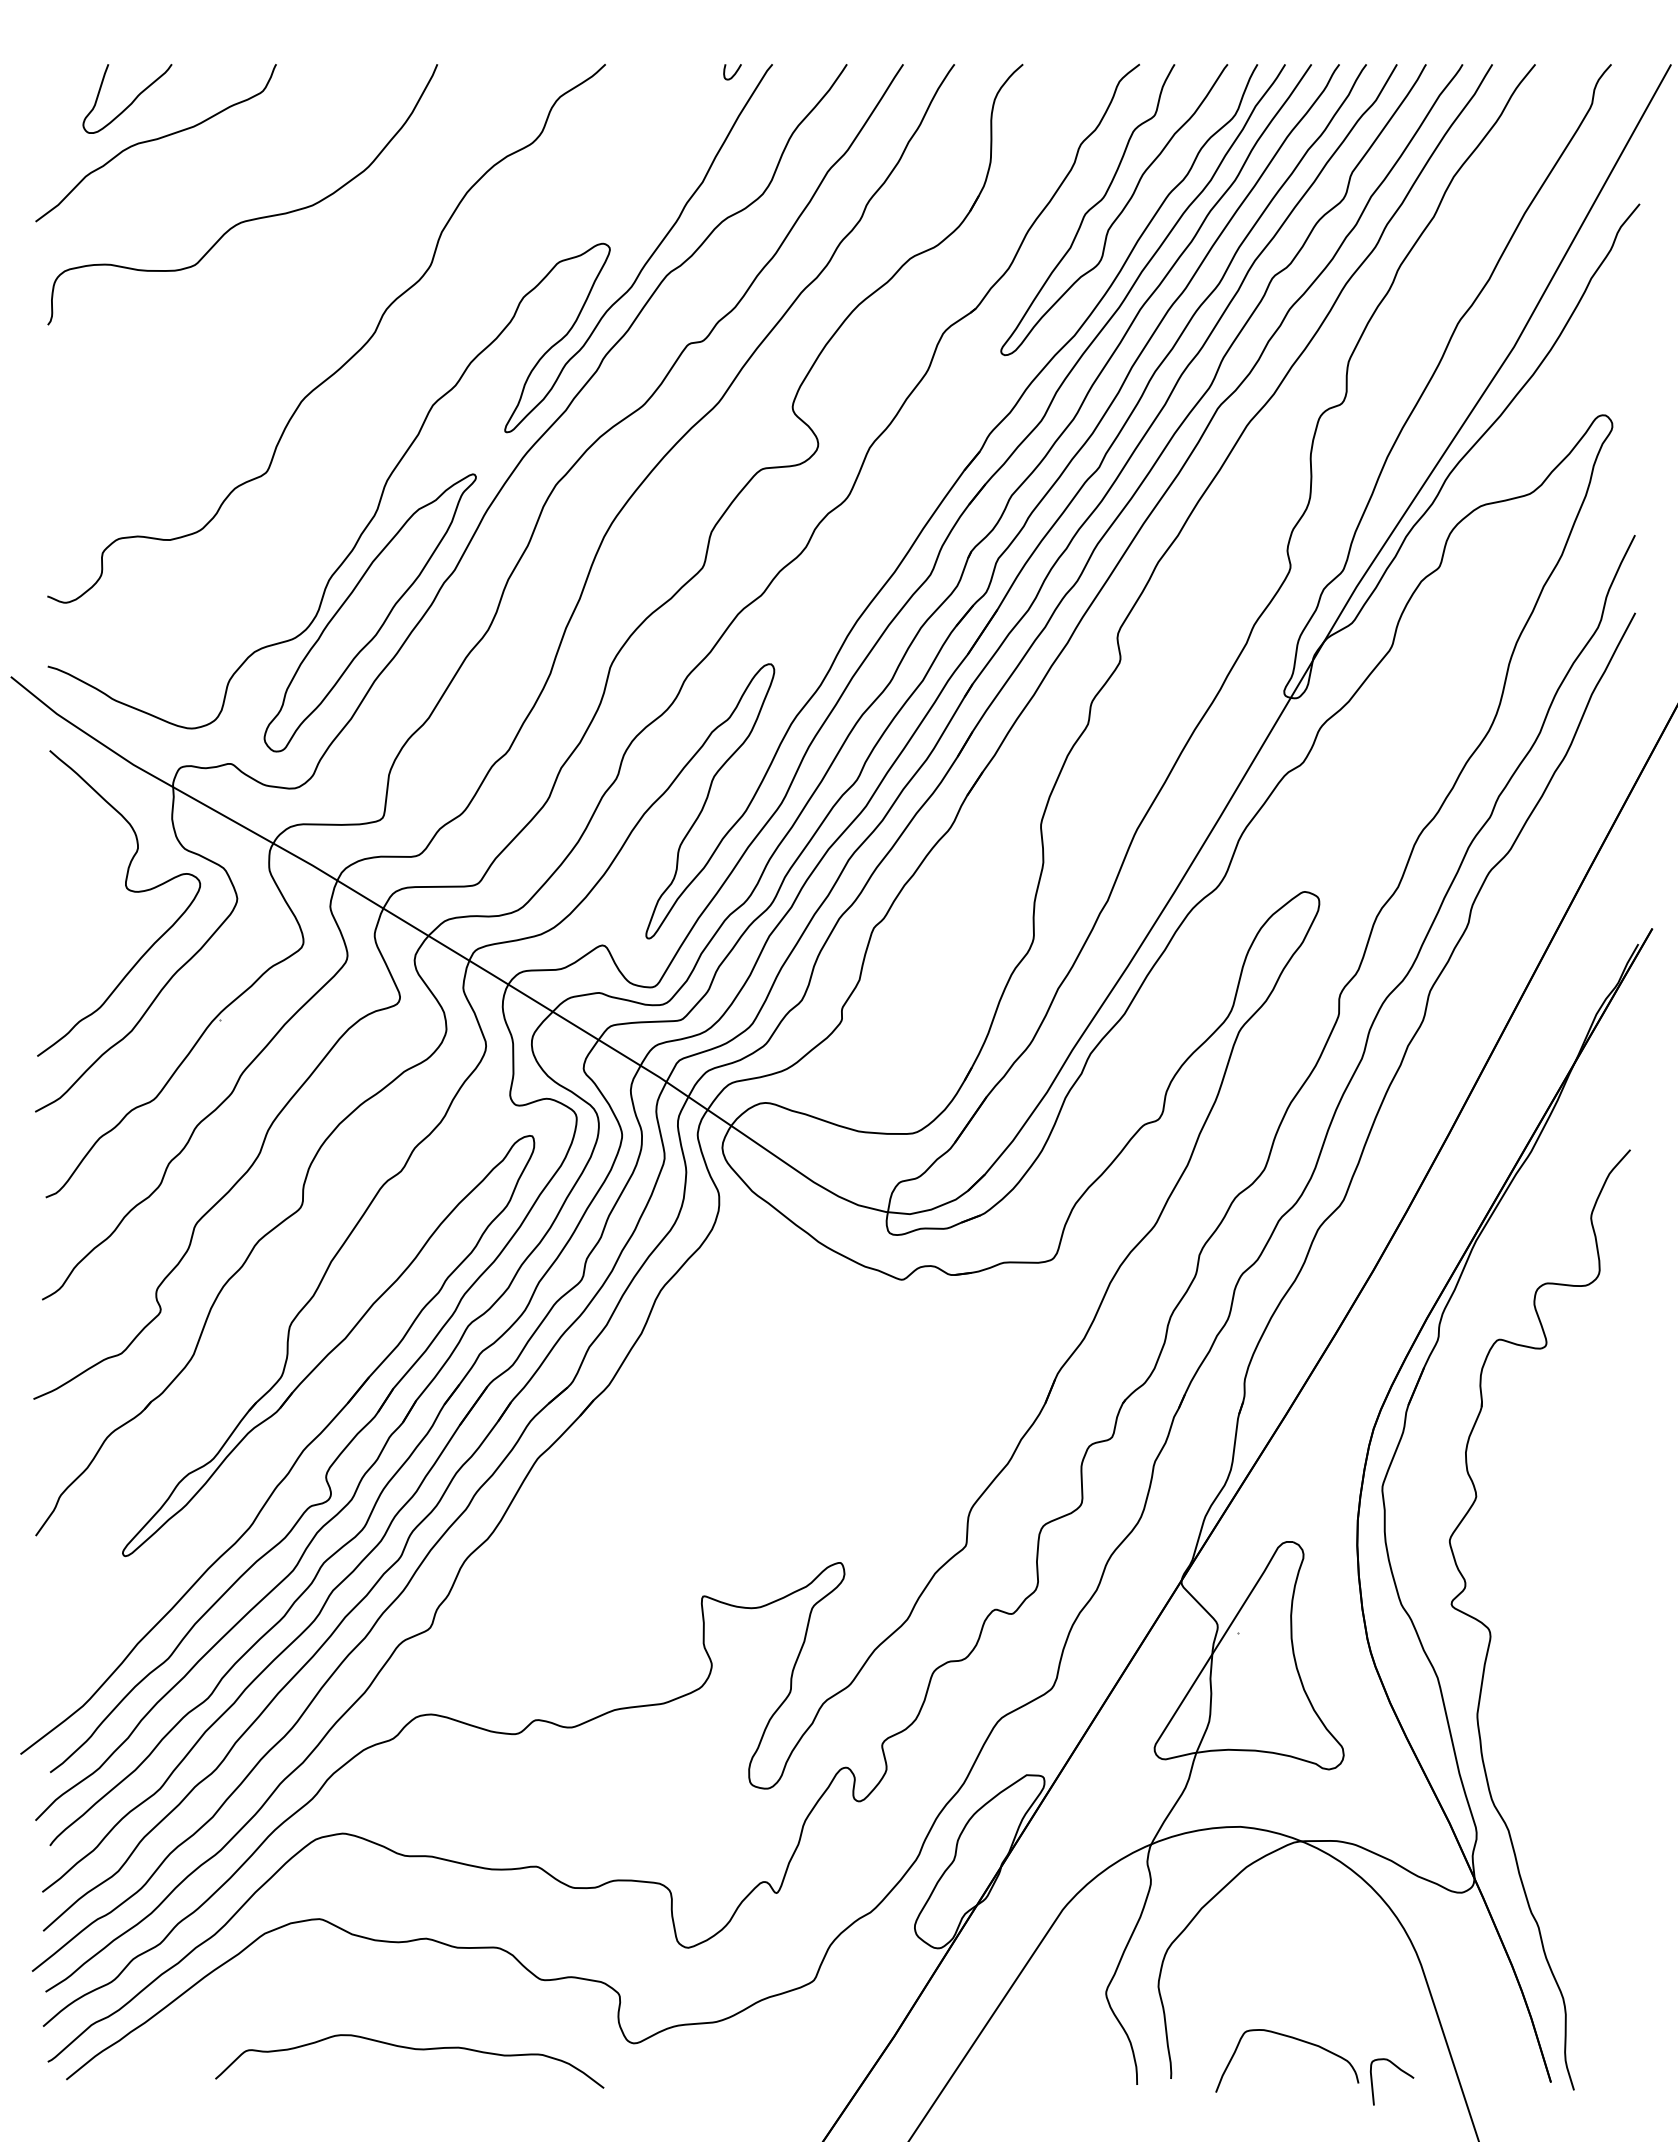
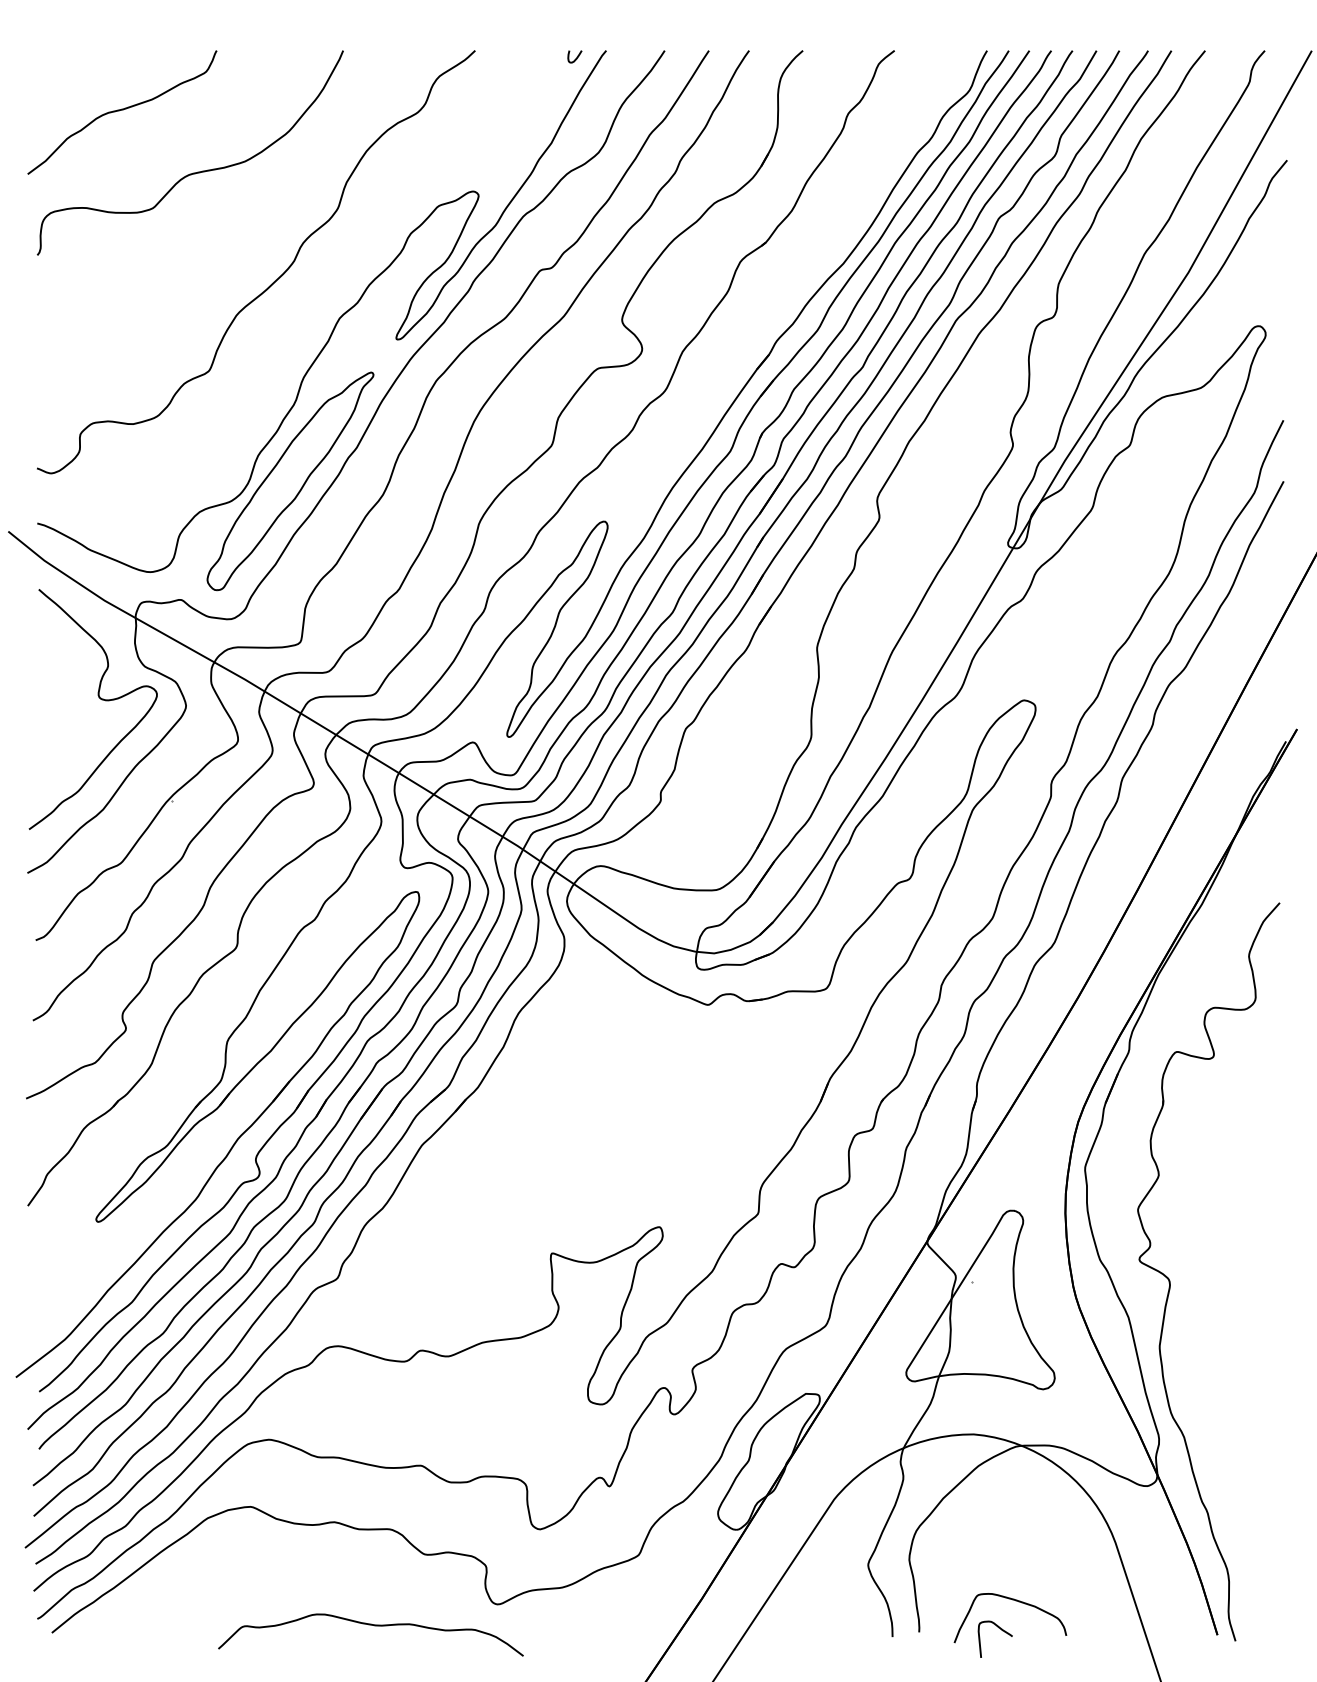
curve: (132, 100) -> (103, 79), removed
curve: (1118, 214) -> (877, 168), removed
curve: (410, 2049) -> (371, 1625), moved
curve: (1398, 2069) -> (1000, 1629), moved

